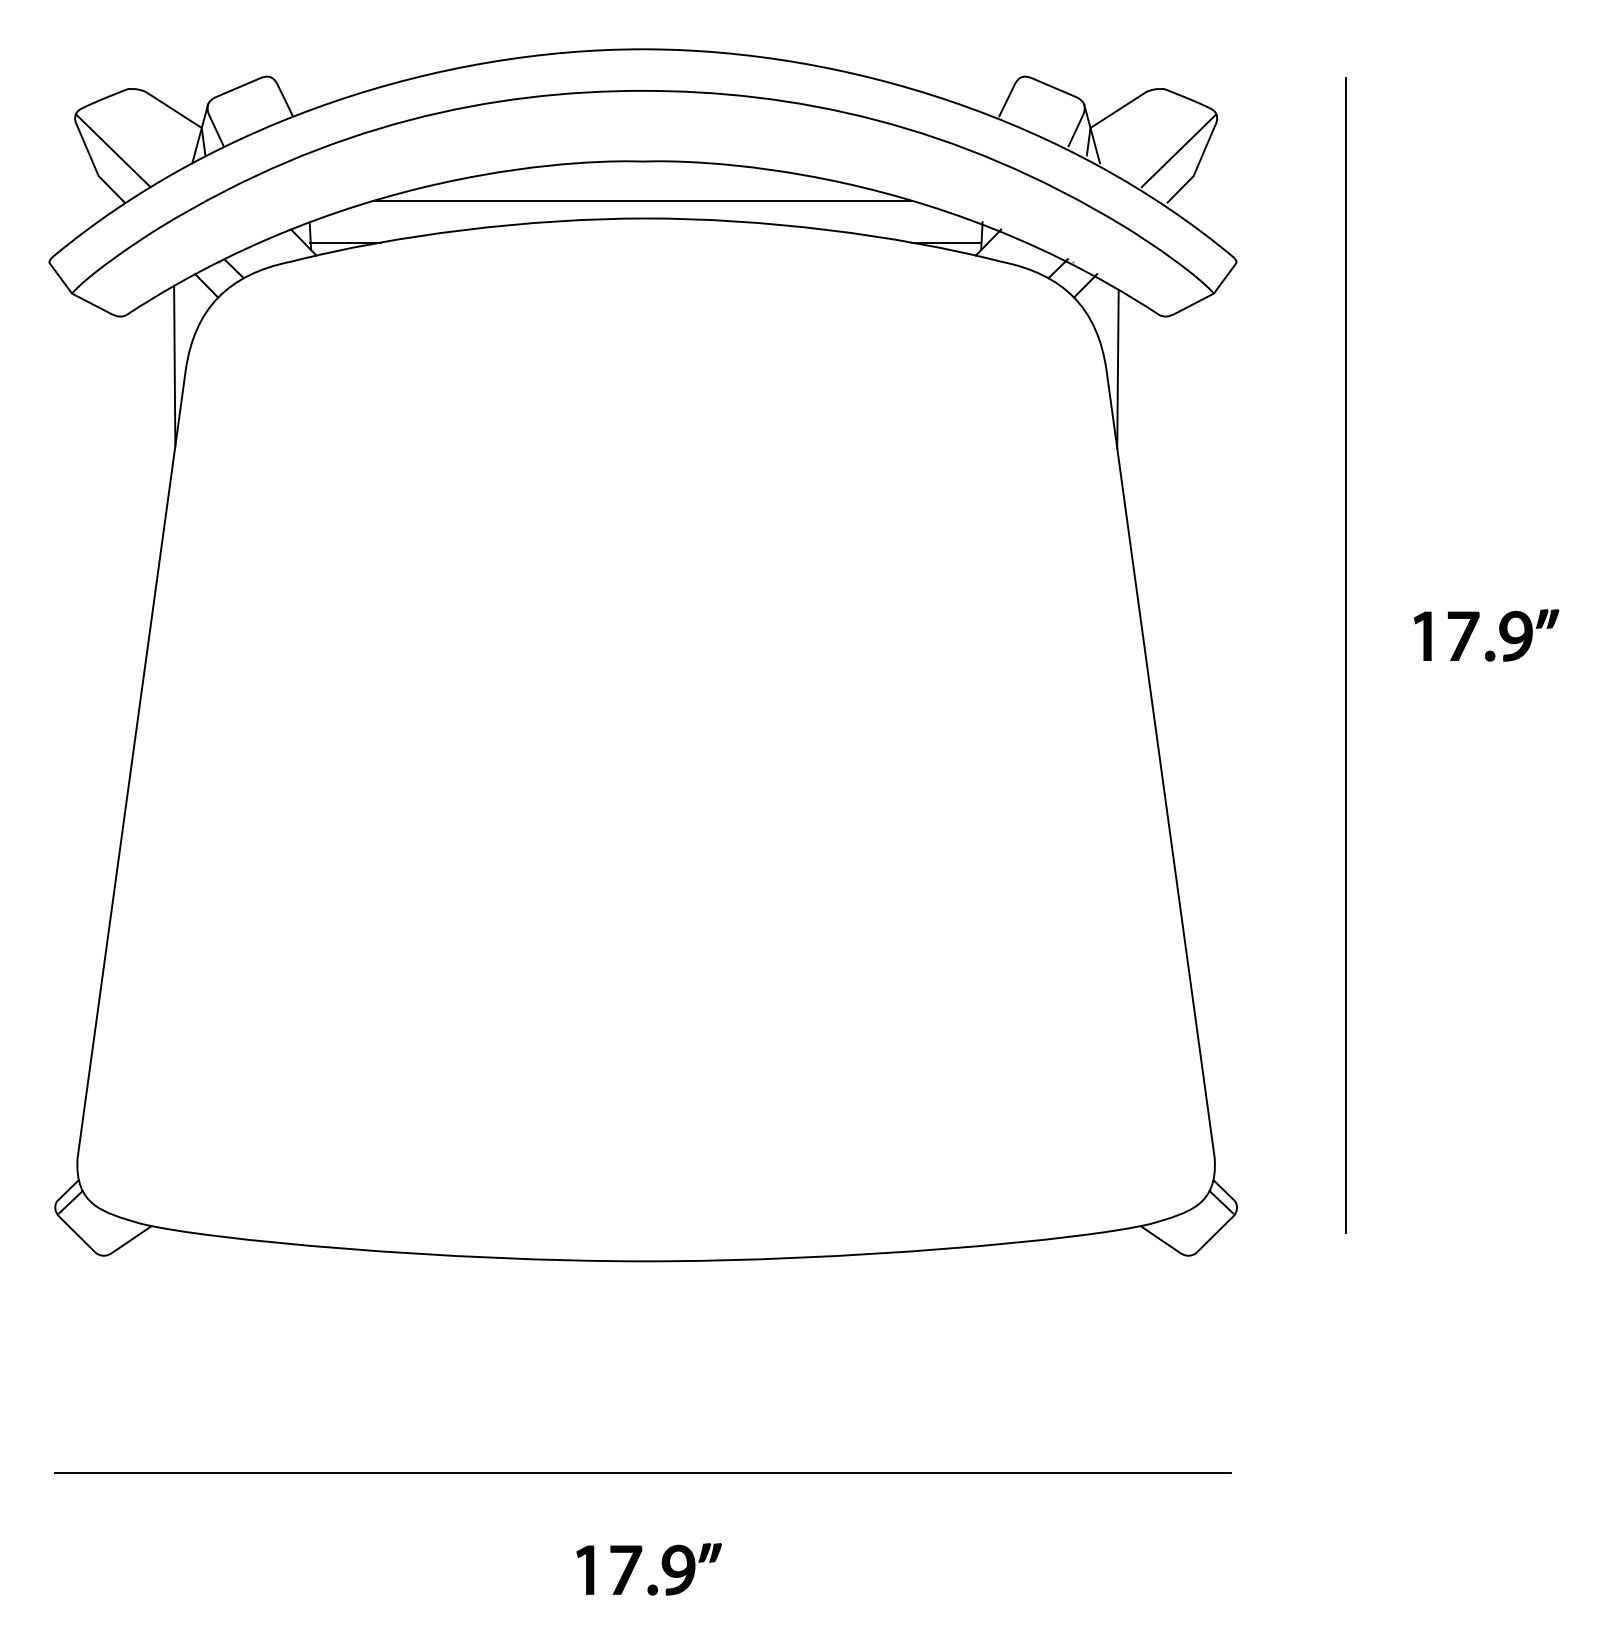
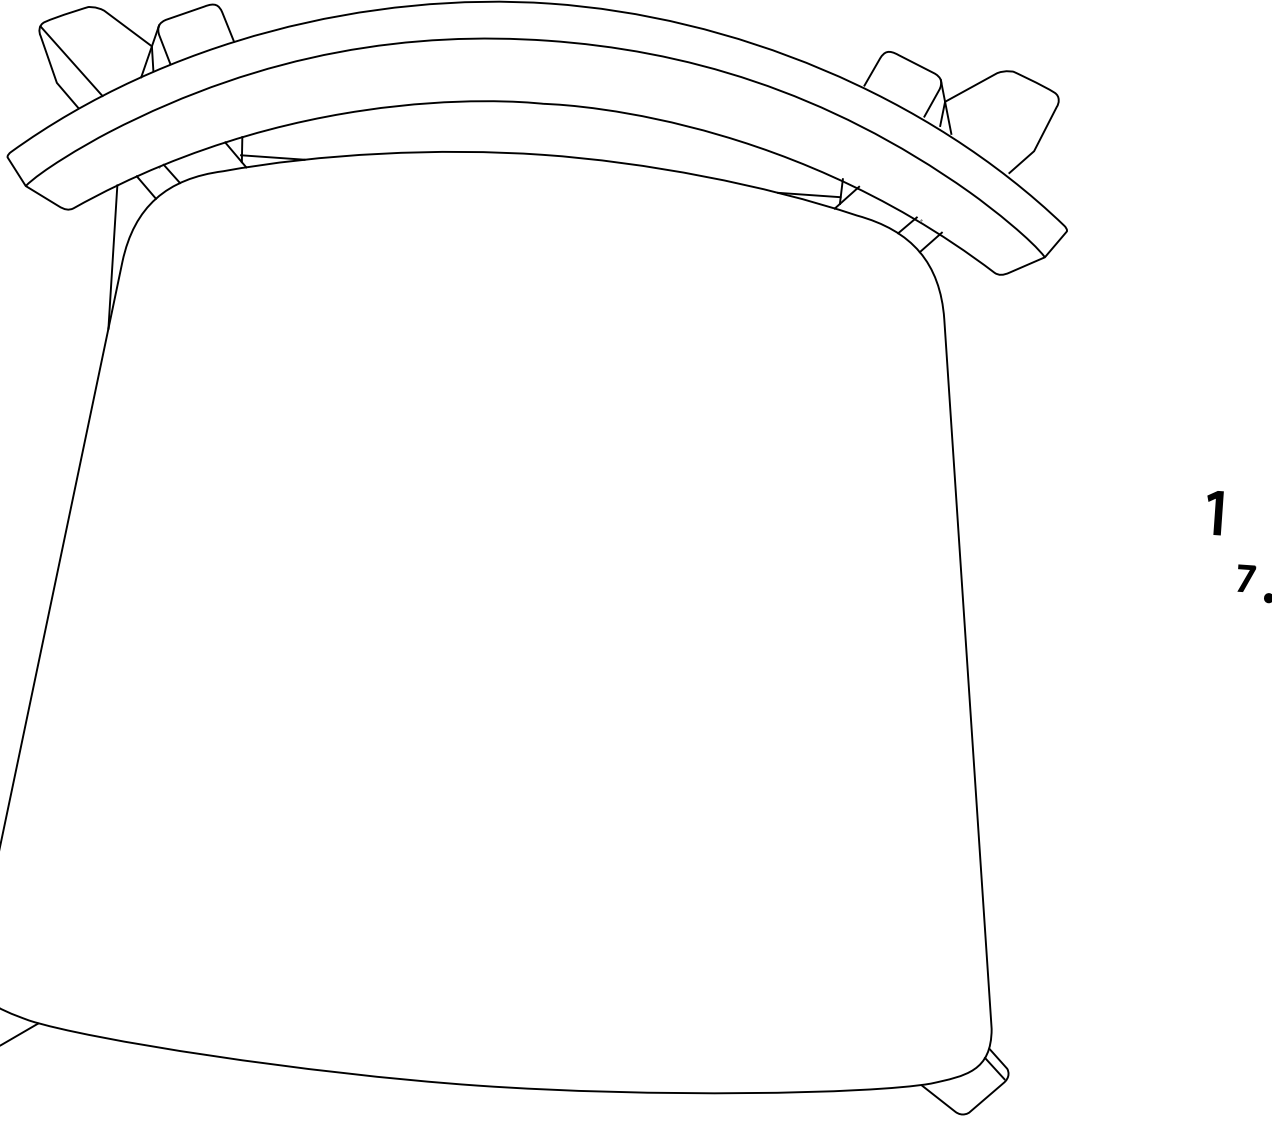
line: (1178, 150) -> (1022, 127), removed
line: (641, 201) -> (539, 139), removed
line: (1117, 368) -> (954, 318), removed
part: (1422, 635) -> (1214, 512), moved
part: (1463, 635) -> (1246, 578), size x0.6
line: (1345, 654) -> (1139, 587), removed

